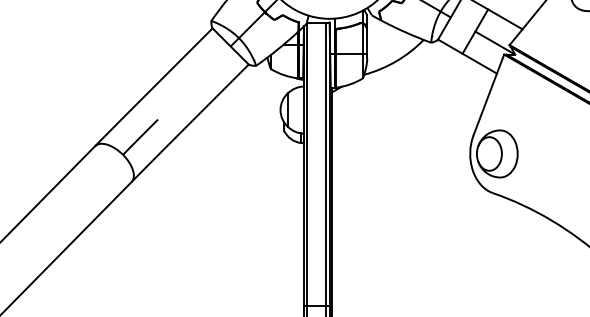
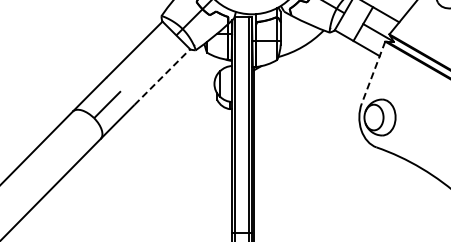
line: (488, 96) -> (373, 73), solid -> dashed
line: (212, 100) -> (162, 76), solid -> dashed

